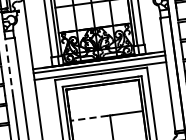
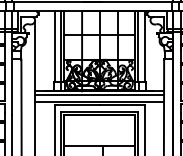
line: (9, 64) -> (12, 83), dashed -> solid
line: (89, 118) -> (82, 145), dashed -> solid

